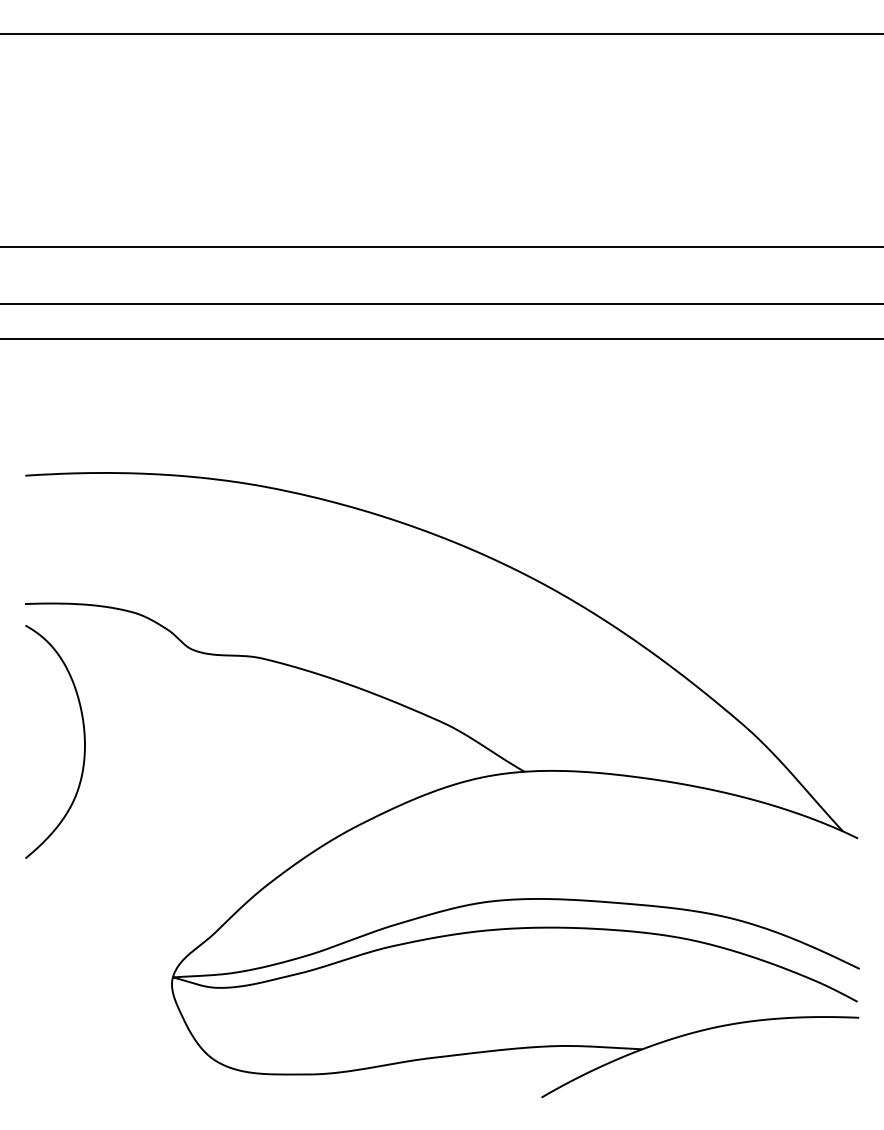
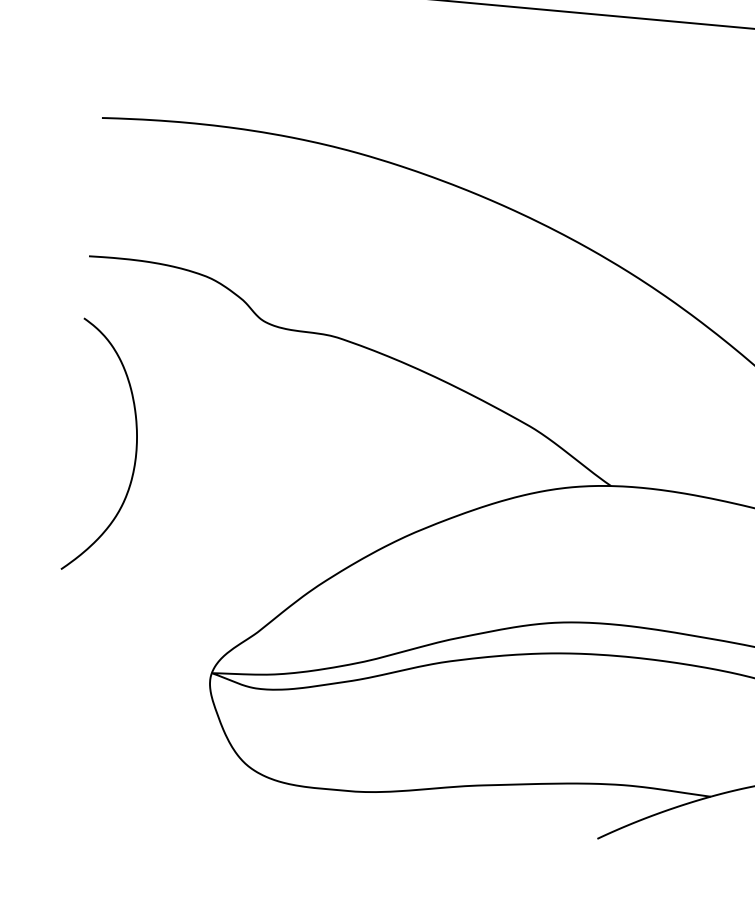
curve: (83, 738) -> (135, 445), moved

